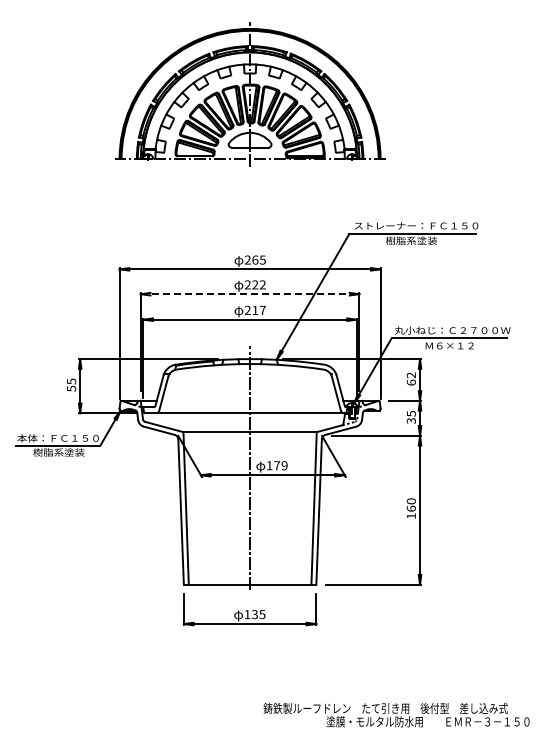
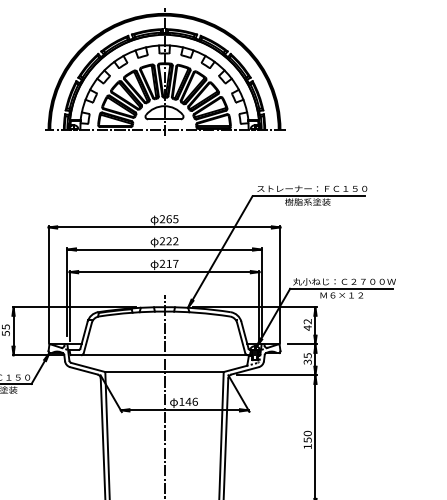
line: (250, 294) -> (164, 249), dashed -> solid
text: (410, 382) -> (306, 327), 62 -> 42
text: (280, 465) -> (191, 401), 179 -> 146
text: (410, 508) -> (306, 439), 160 -> 150

